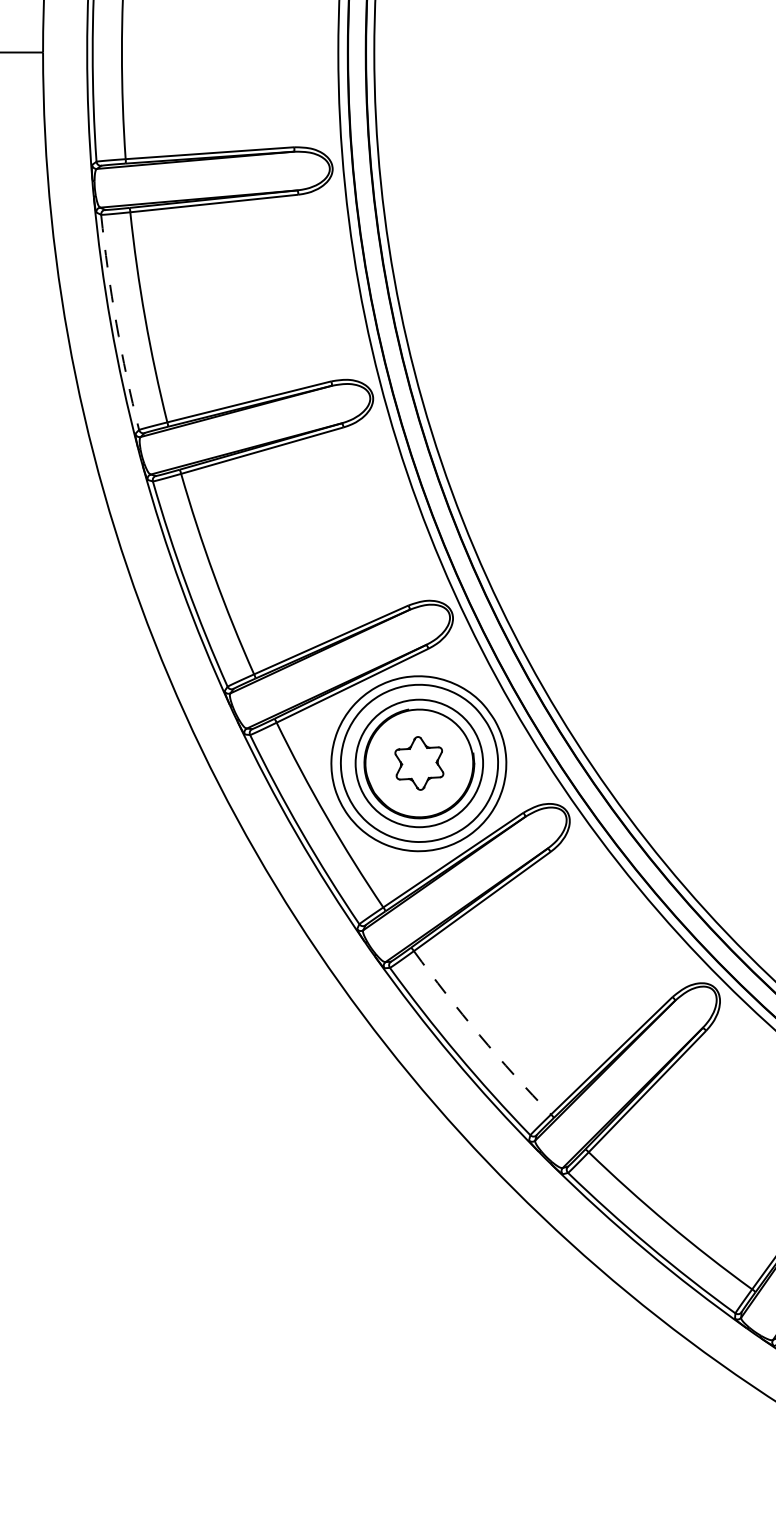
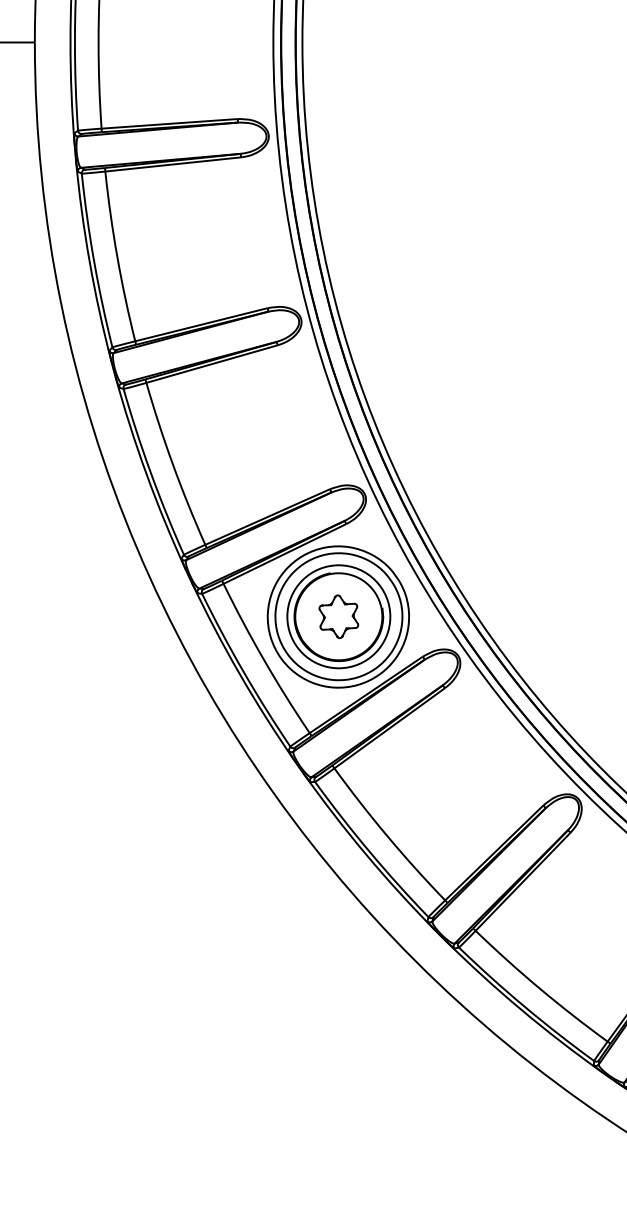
arc: (116, 323) -> (94, 261), dashed -> solid
arc: (479, 1035) -> (387, 836), dashed -> solid

